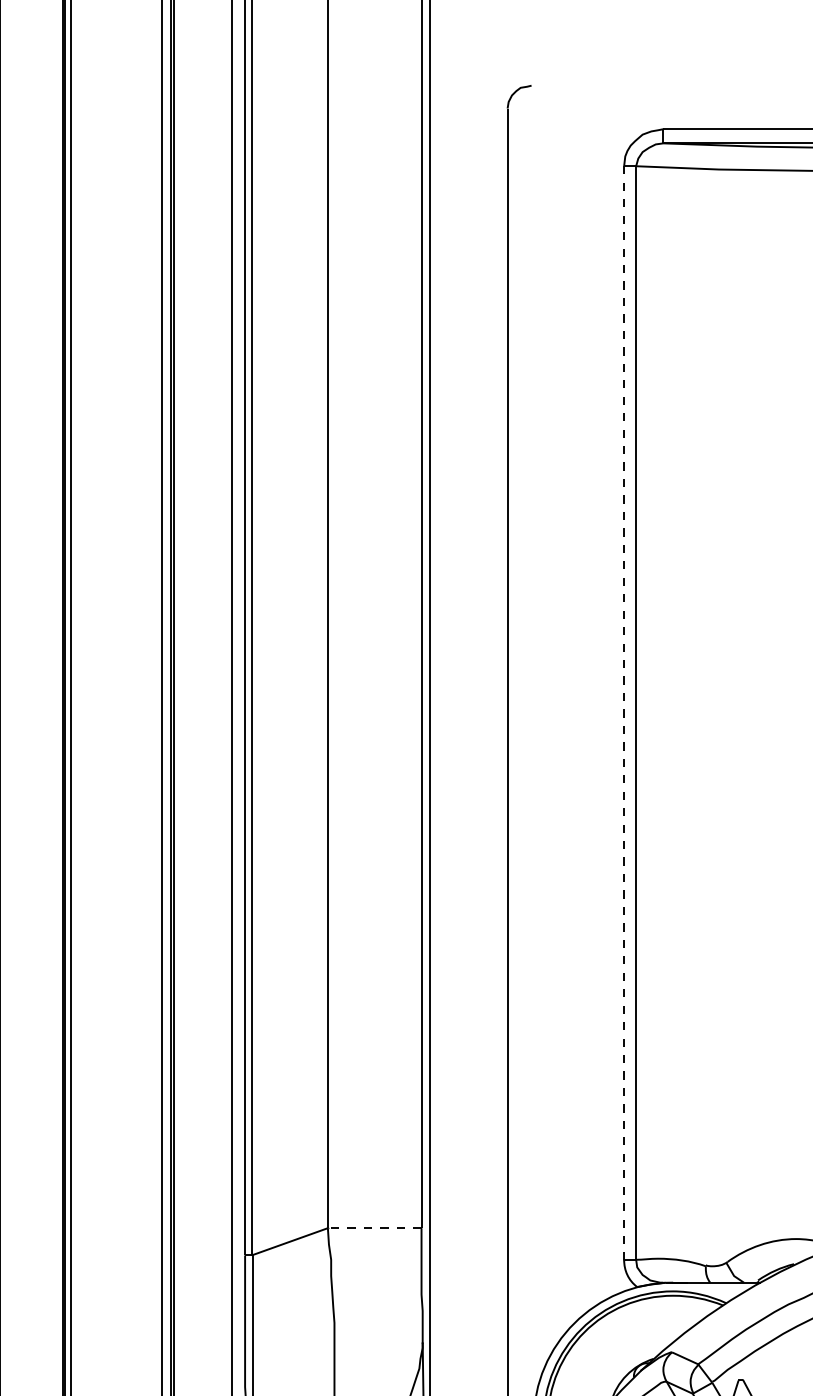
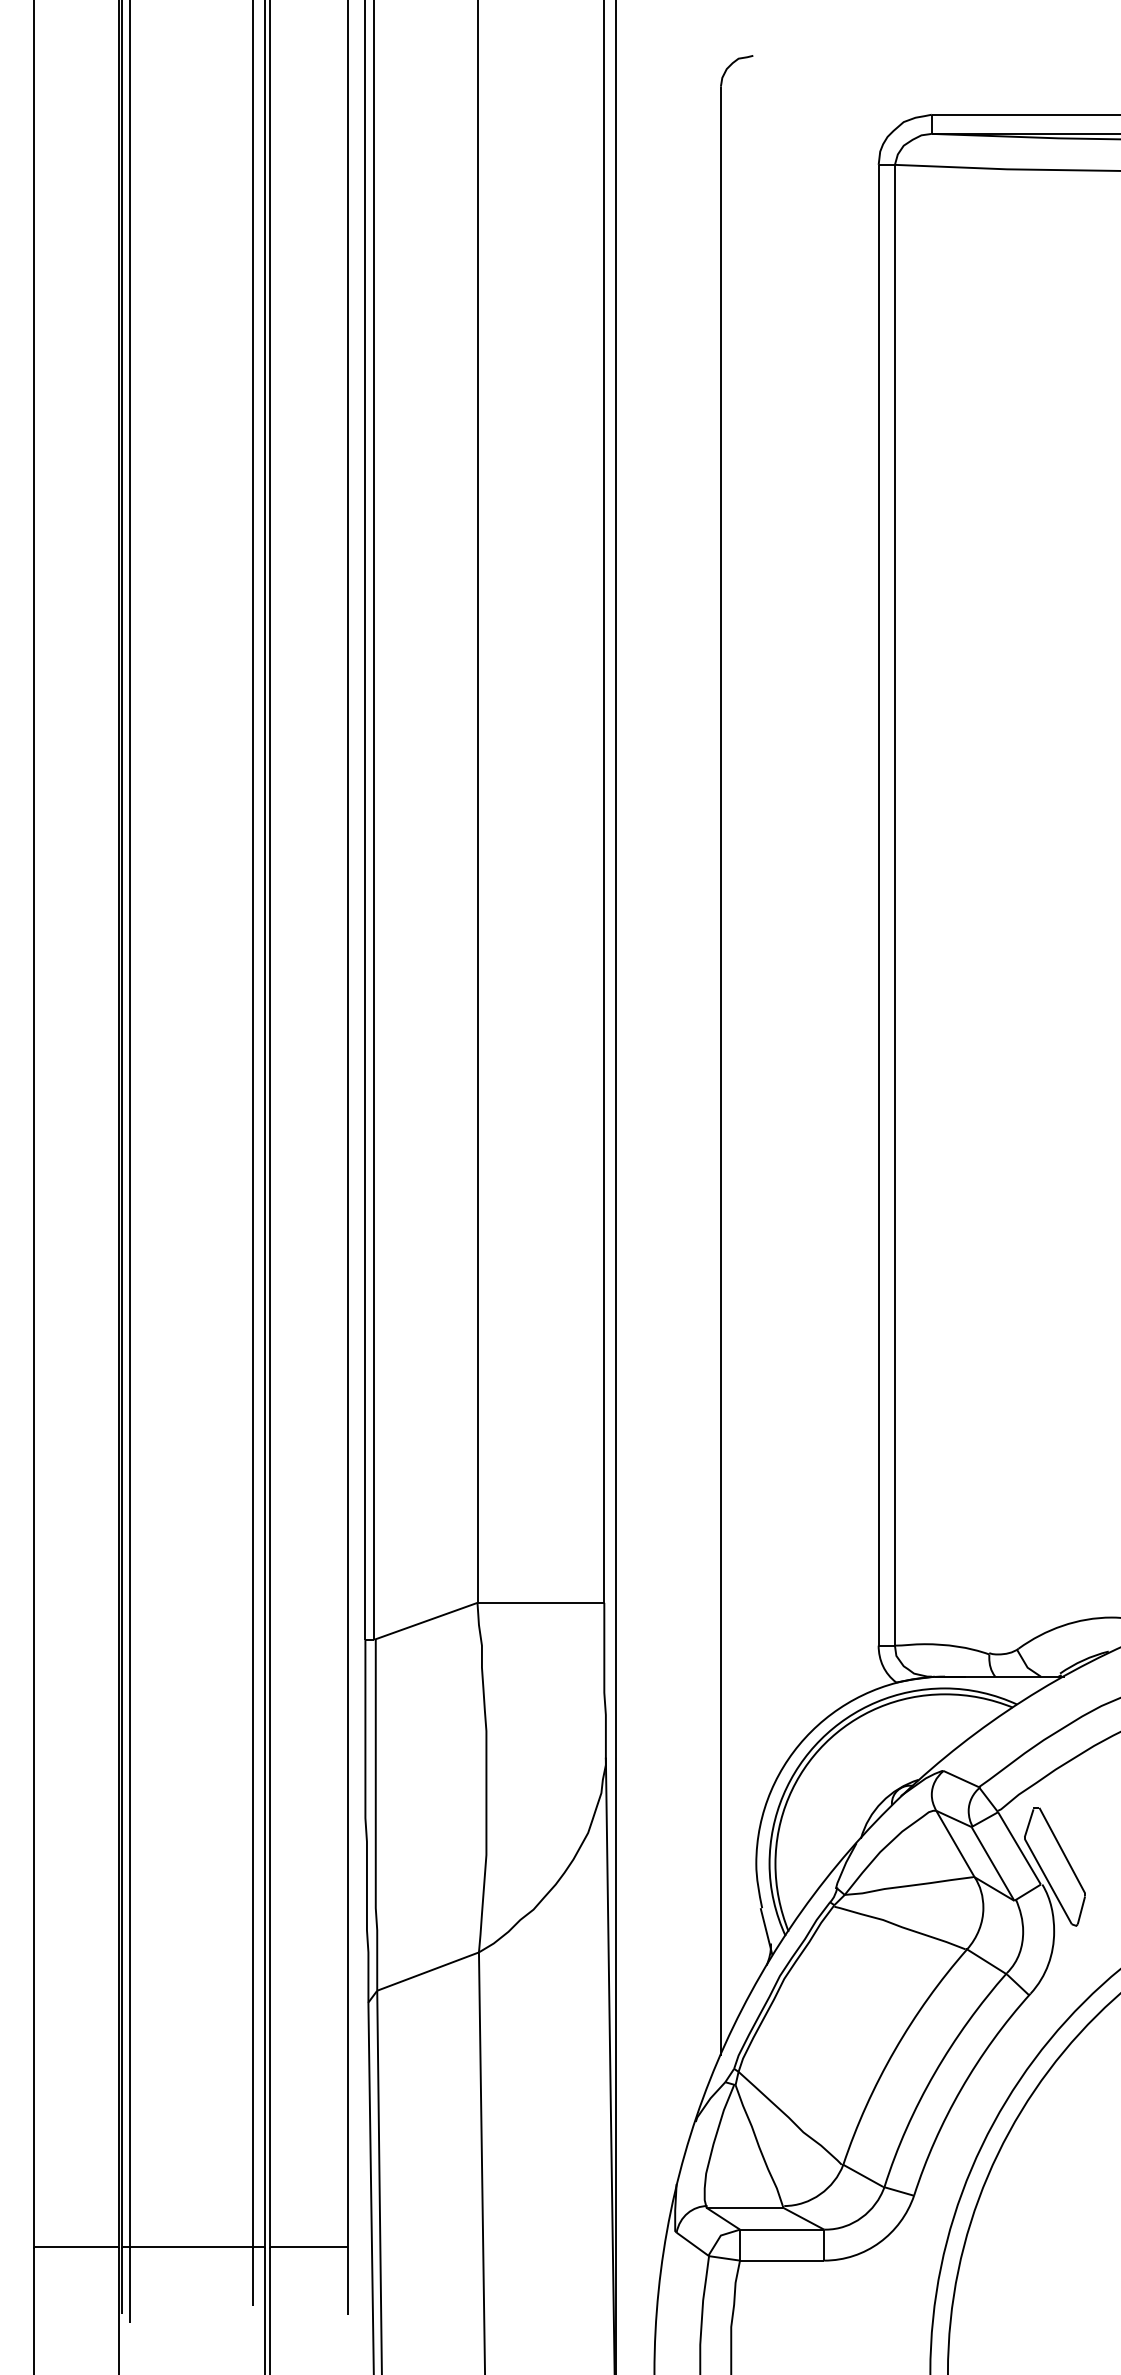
line: (624, 713) -> (878, 905), dashed -> solid
line: (374, 1227) -> (540, 1602), dashed -> solid

